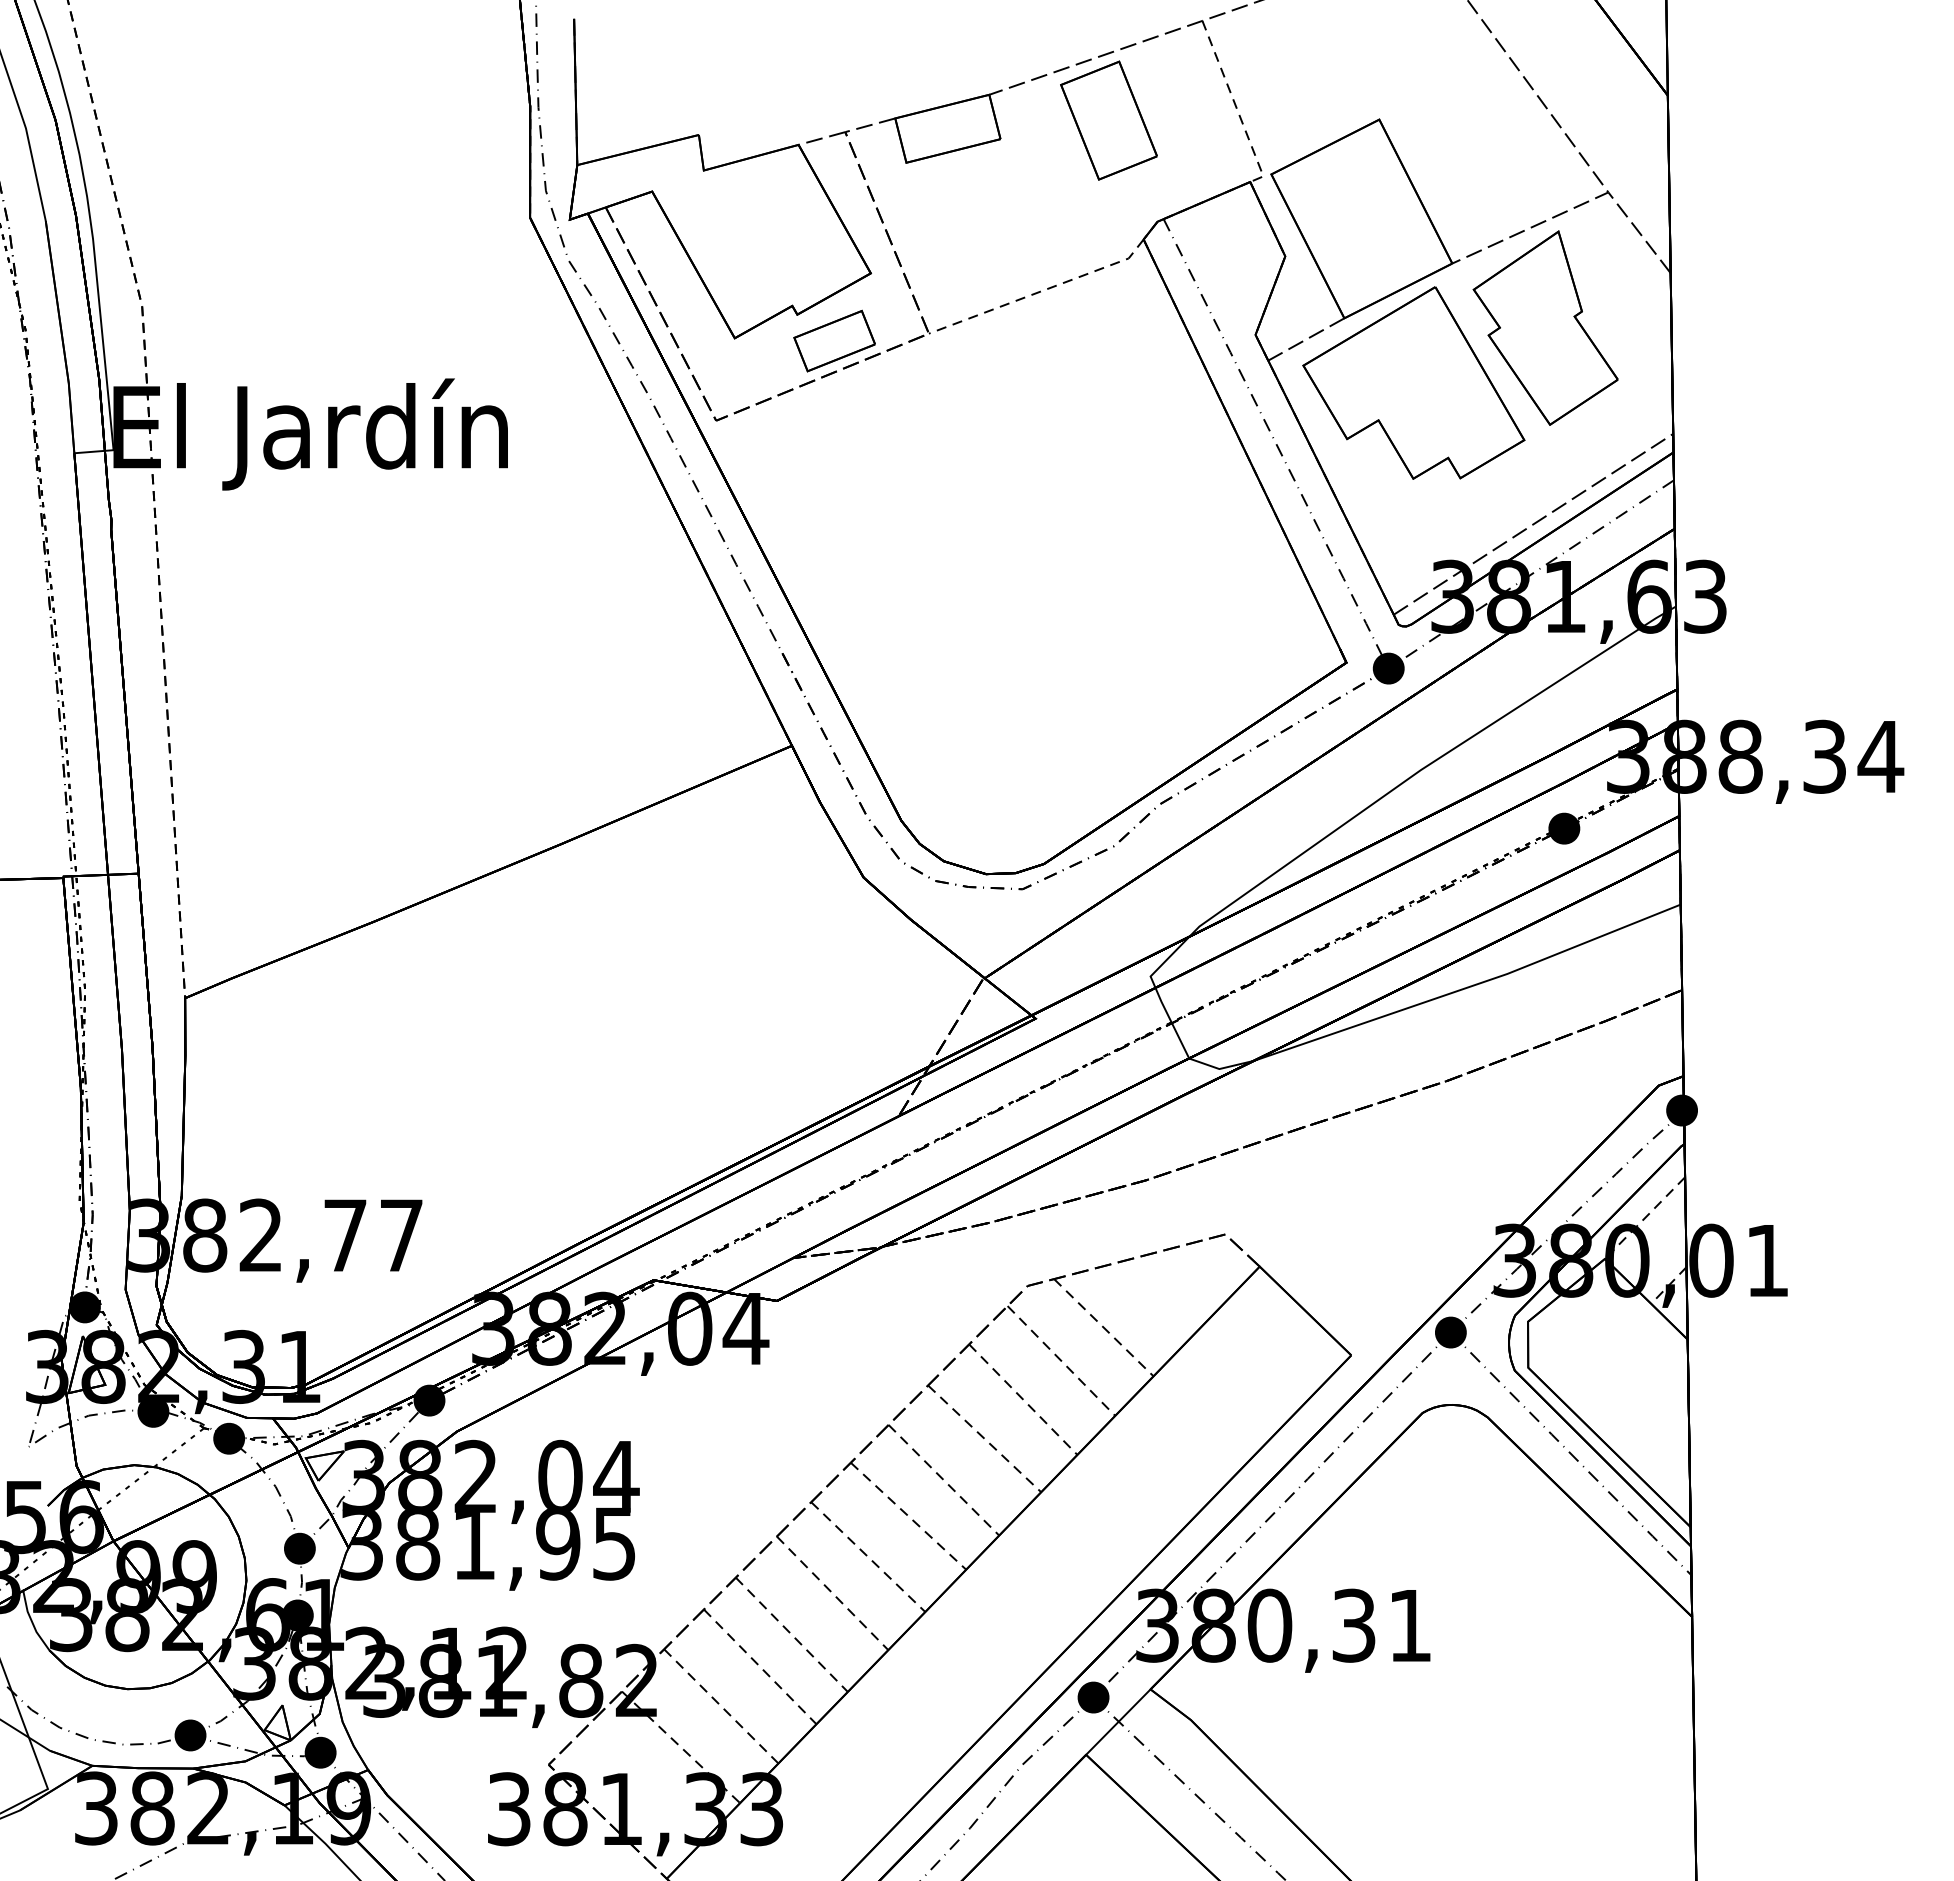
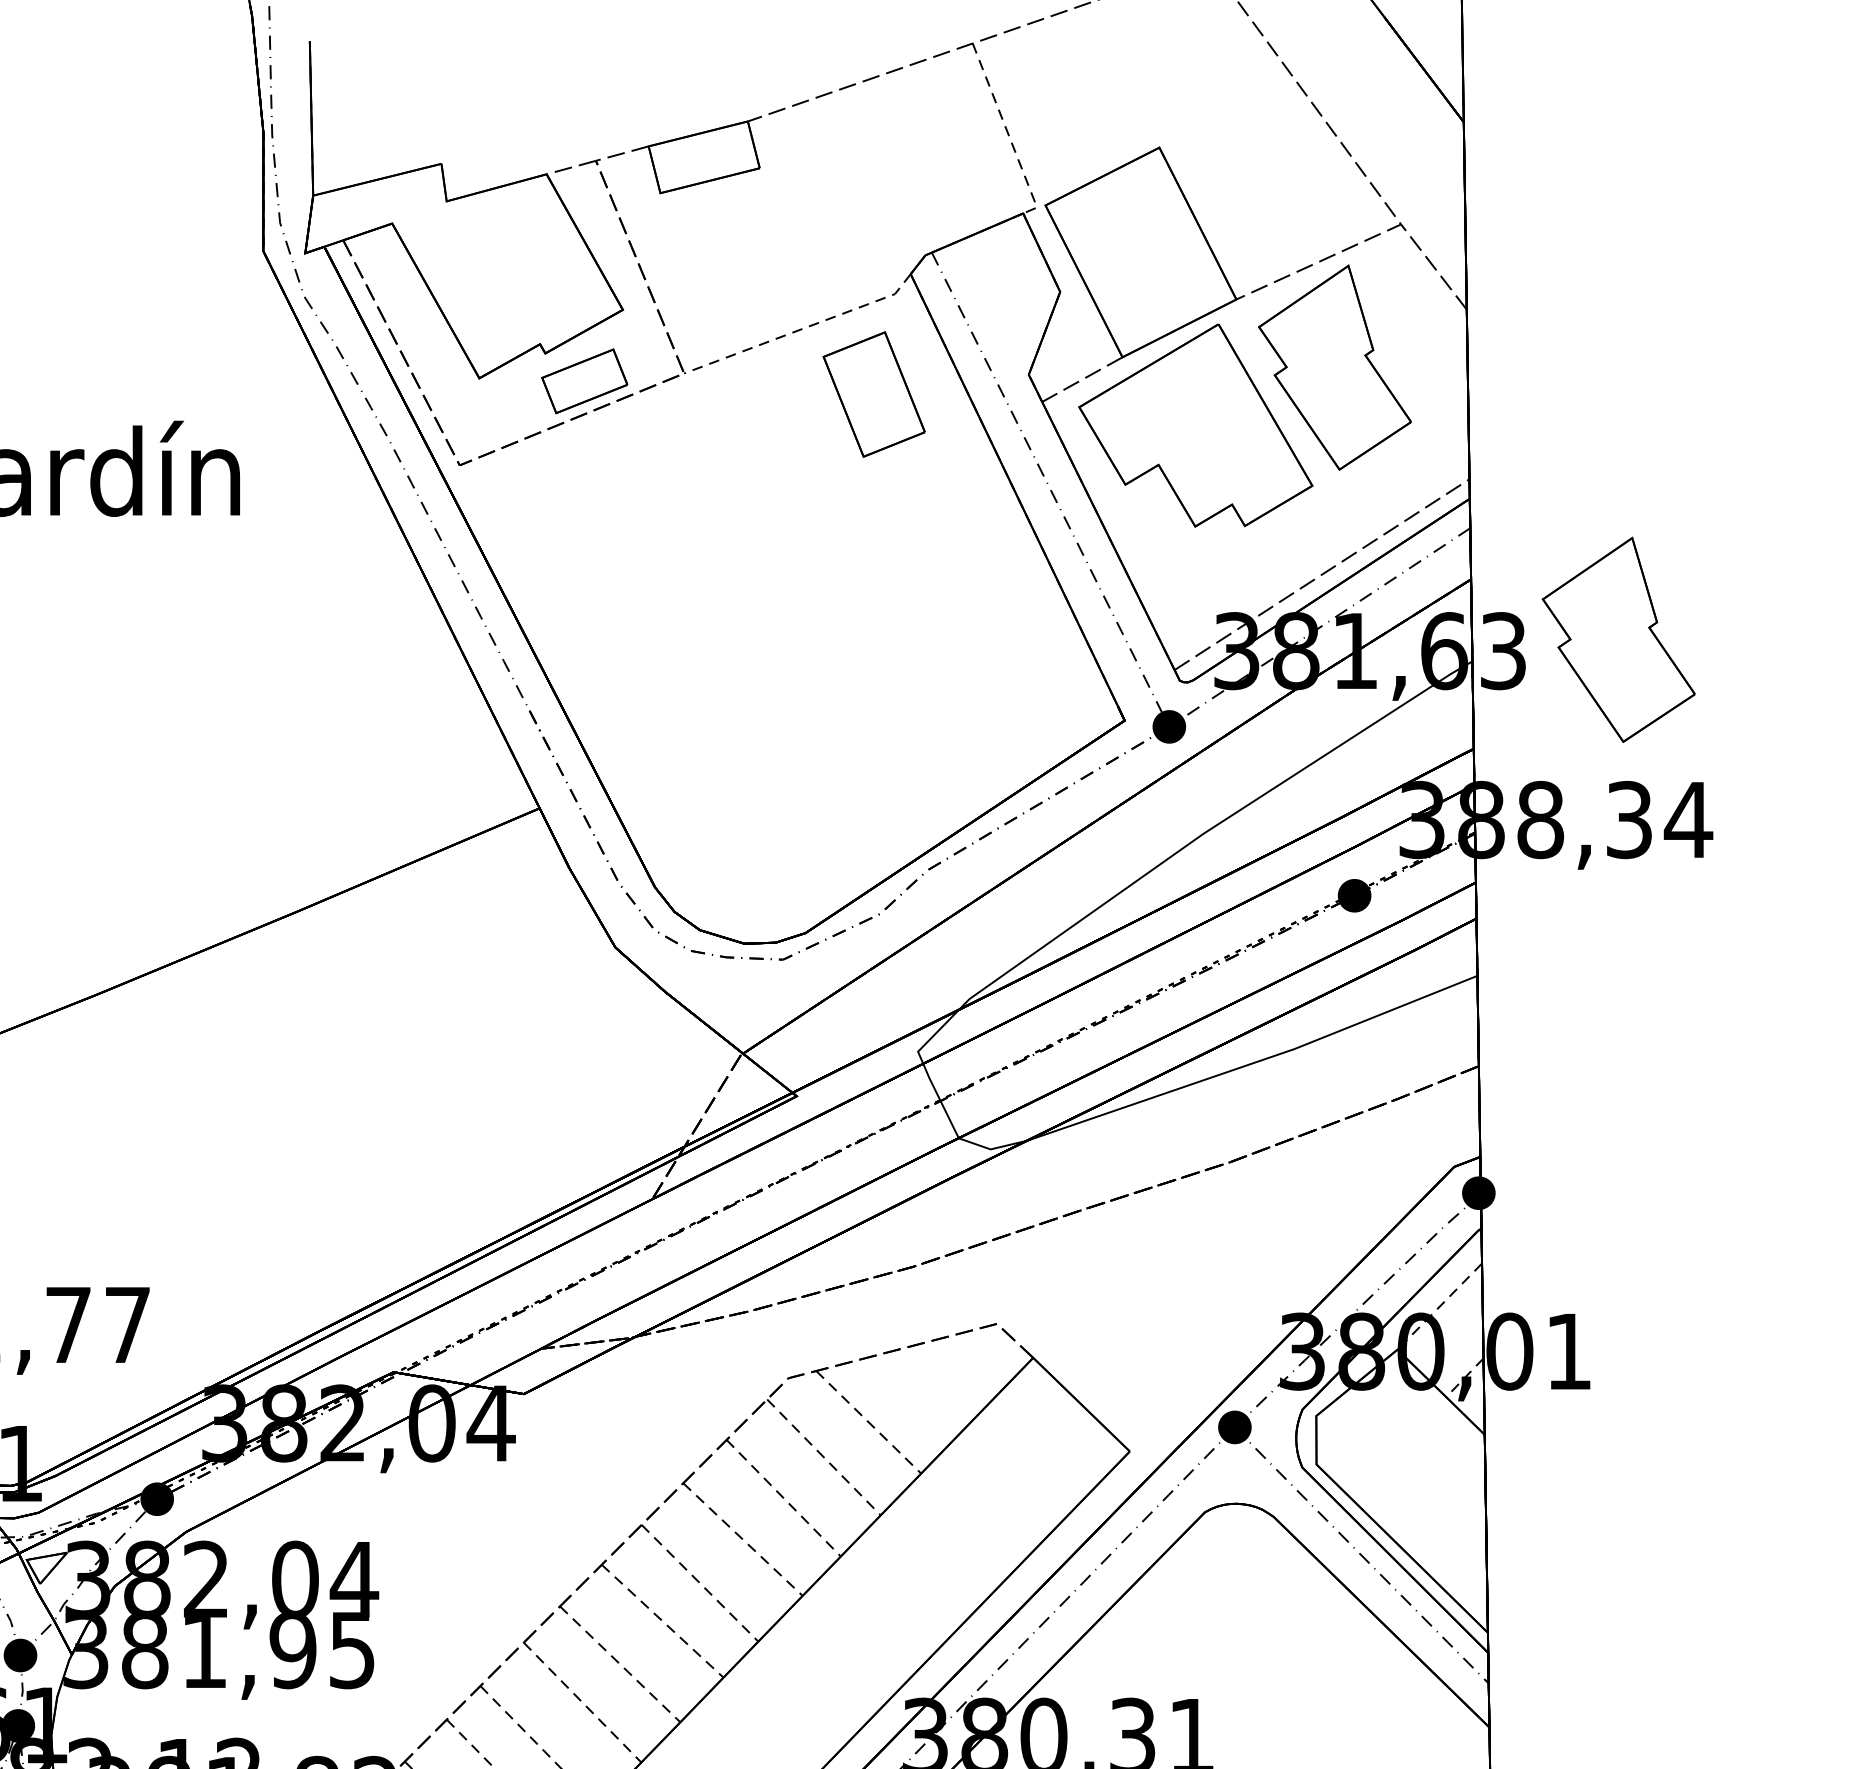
part: (1108, 120) -> (873, 394), moved
part: (1814, 585) -> (1618, 639), added

